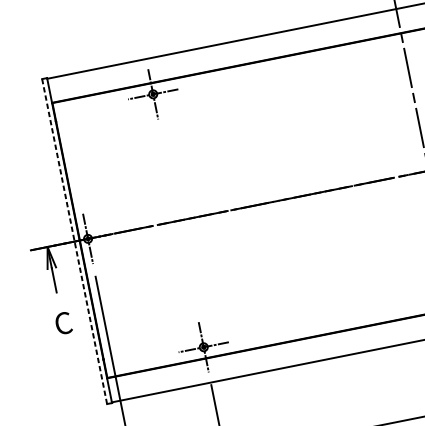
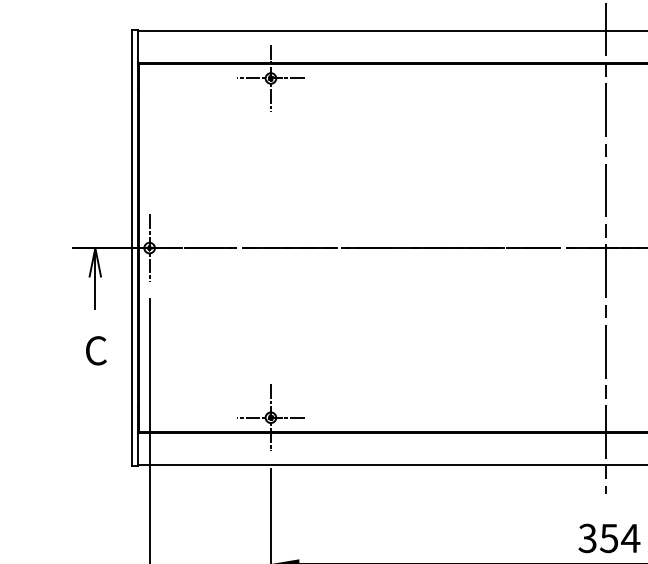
line: (74, 241) -> (131, 248), dashed -> solid

